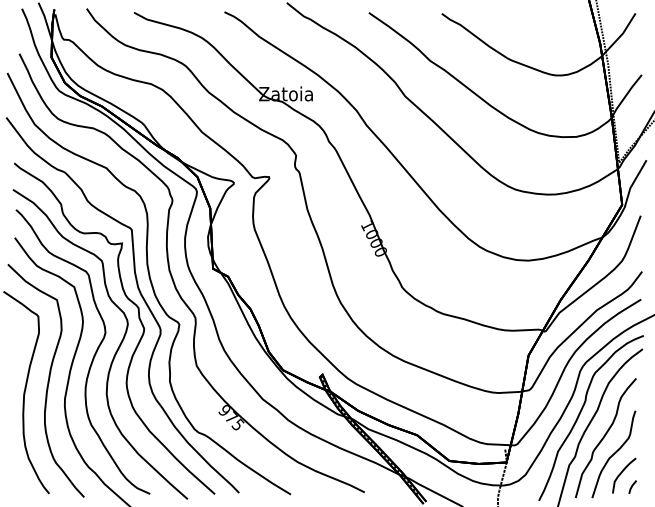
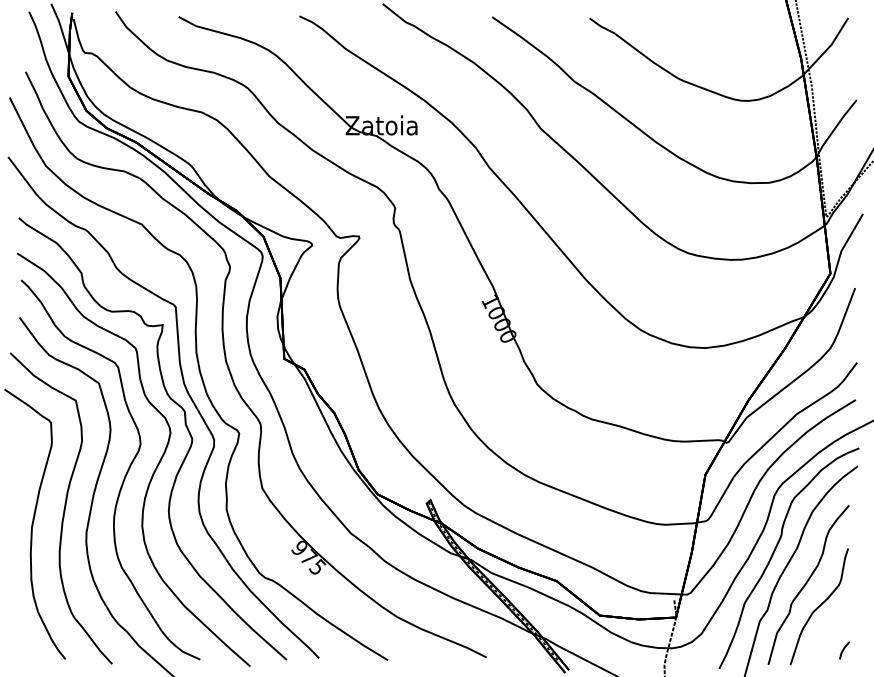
curve: (621, 474) -> (829, 633), removed

